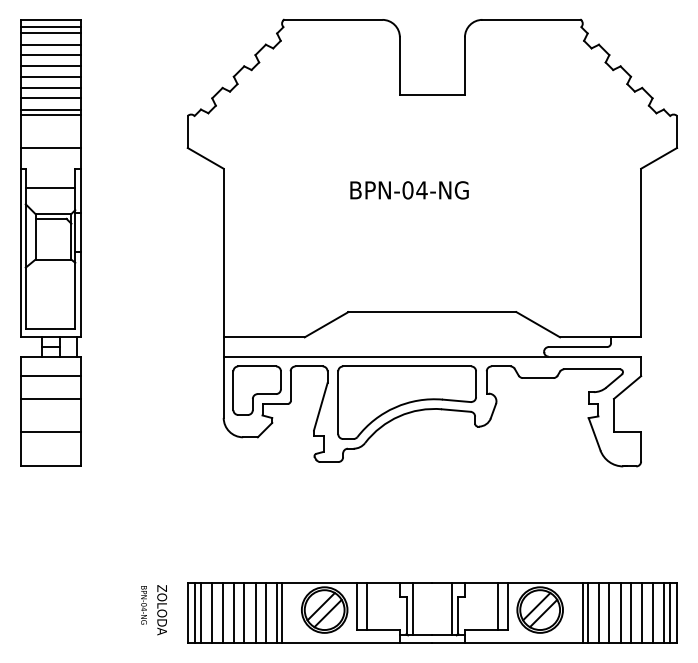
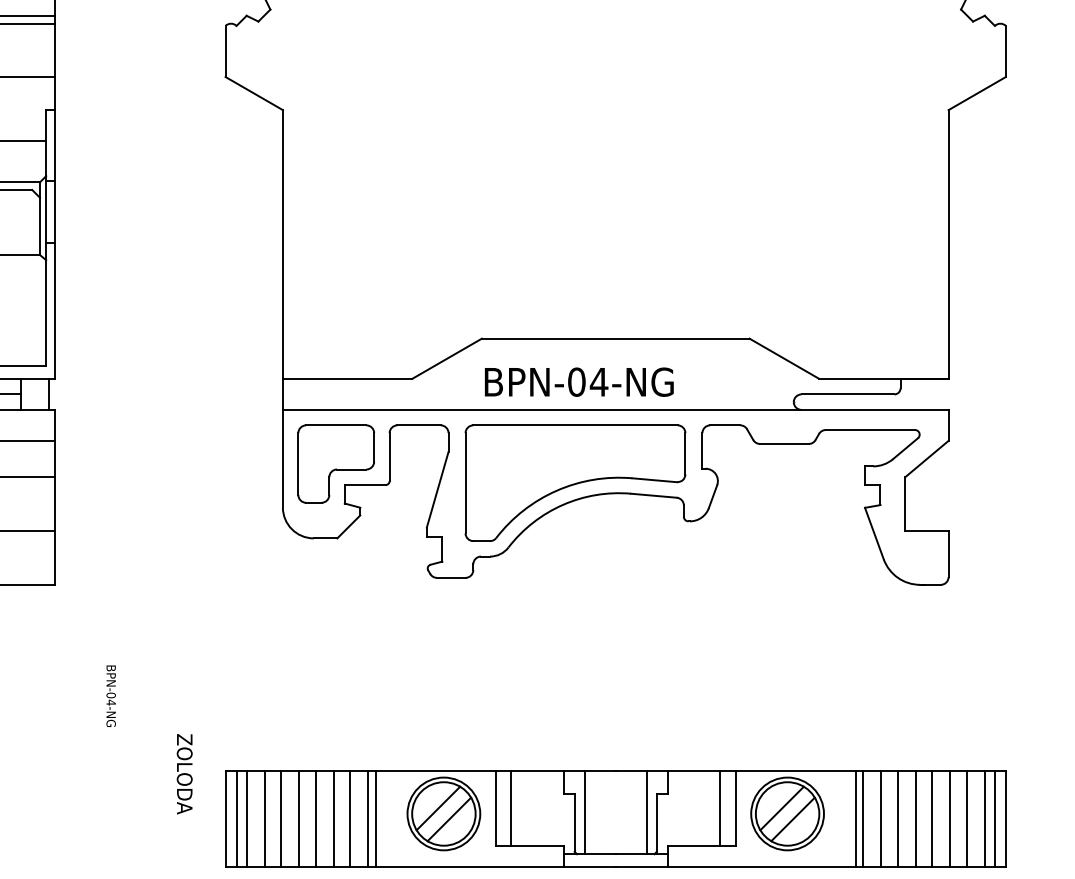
text: (409, 190) -> (579, 382), moved
text: (143, 605) -> (110, 696), moved
text: (162, 610) -> (185, 774), moved

